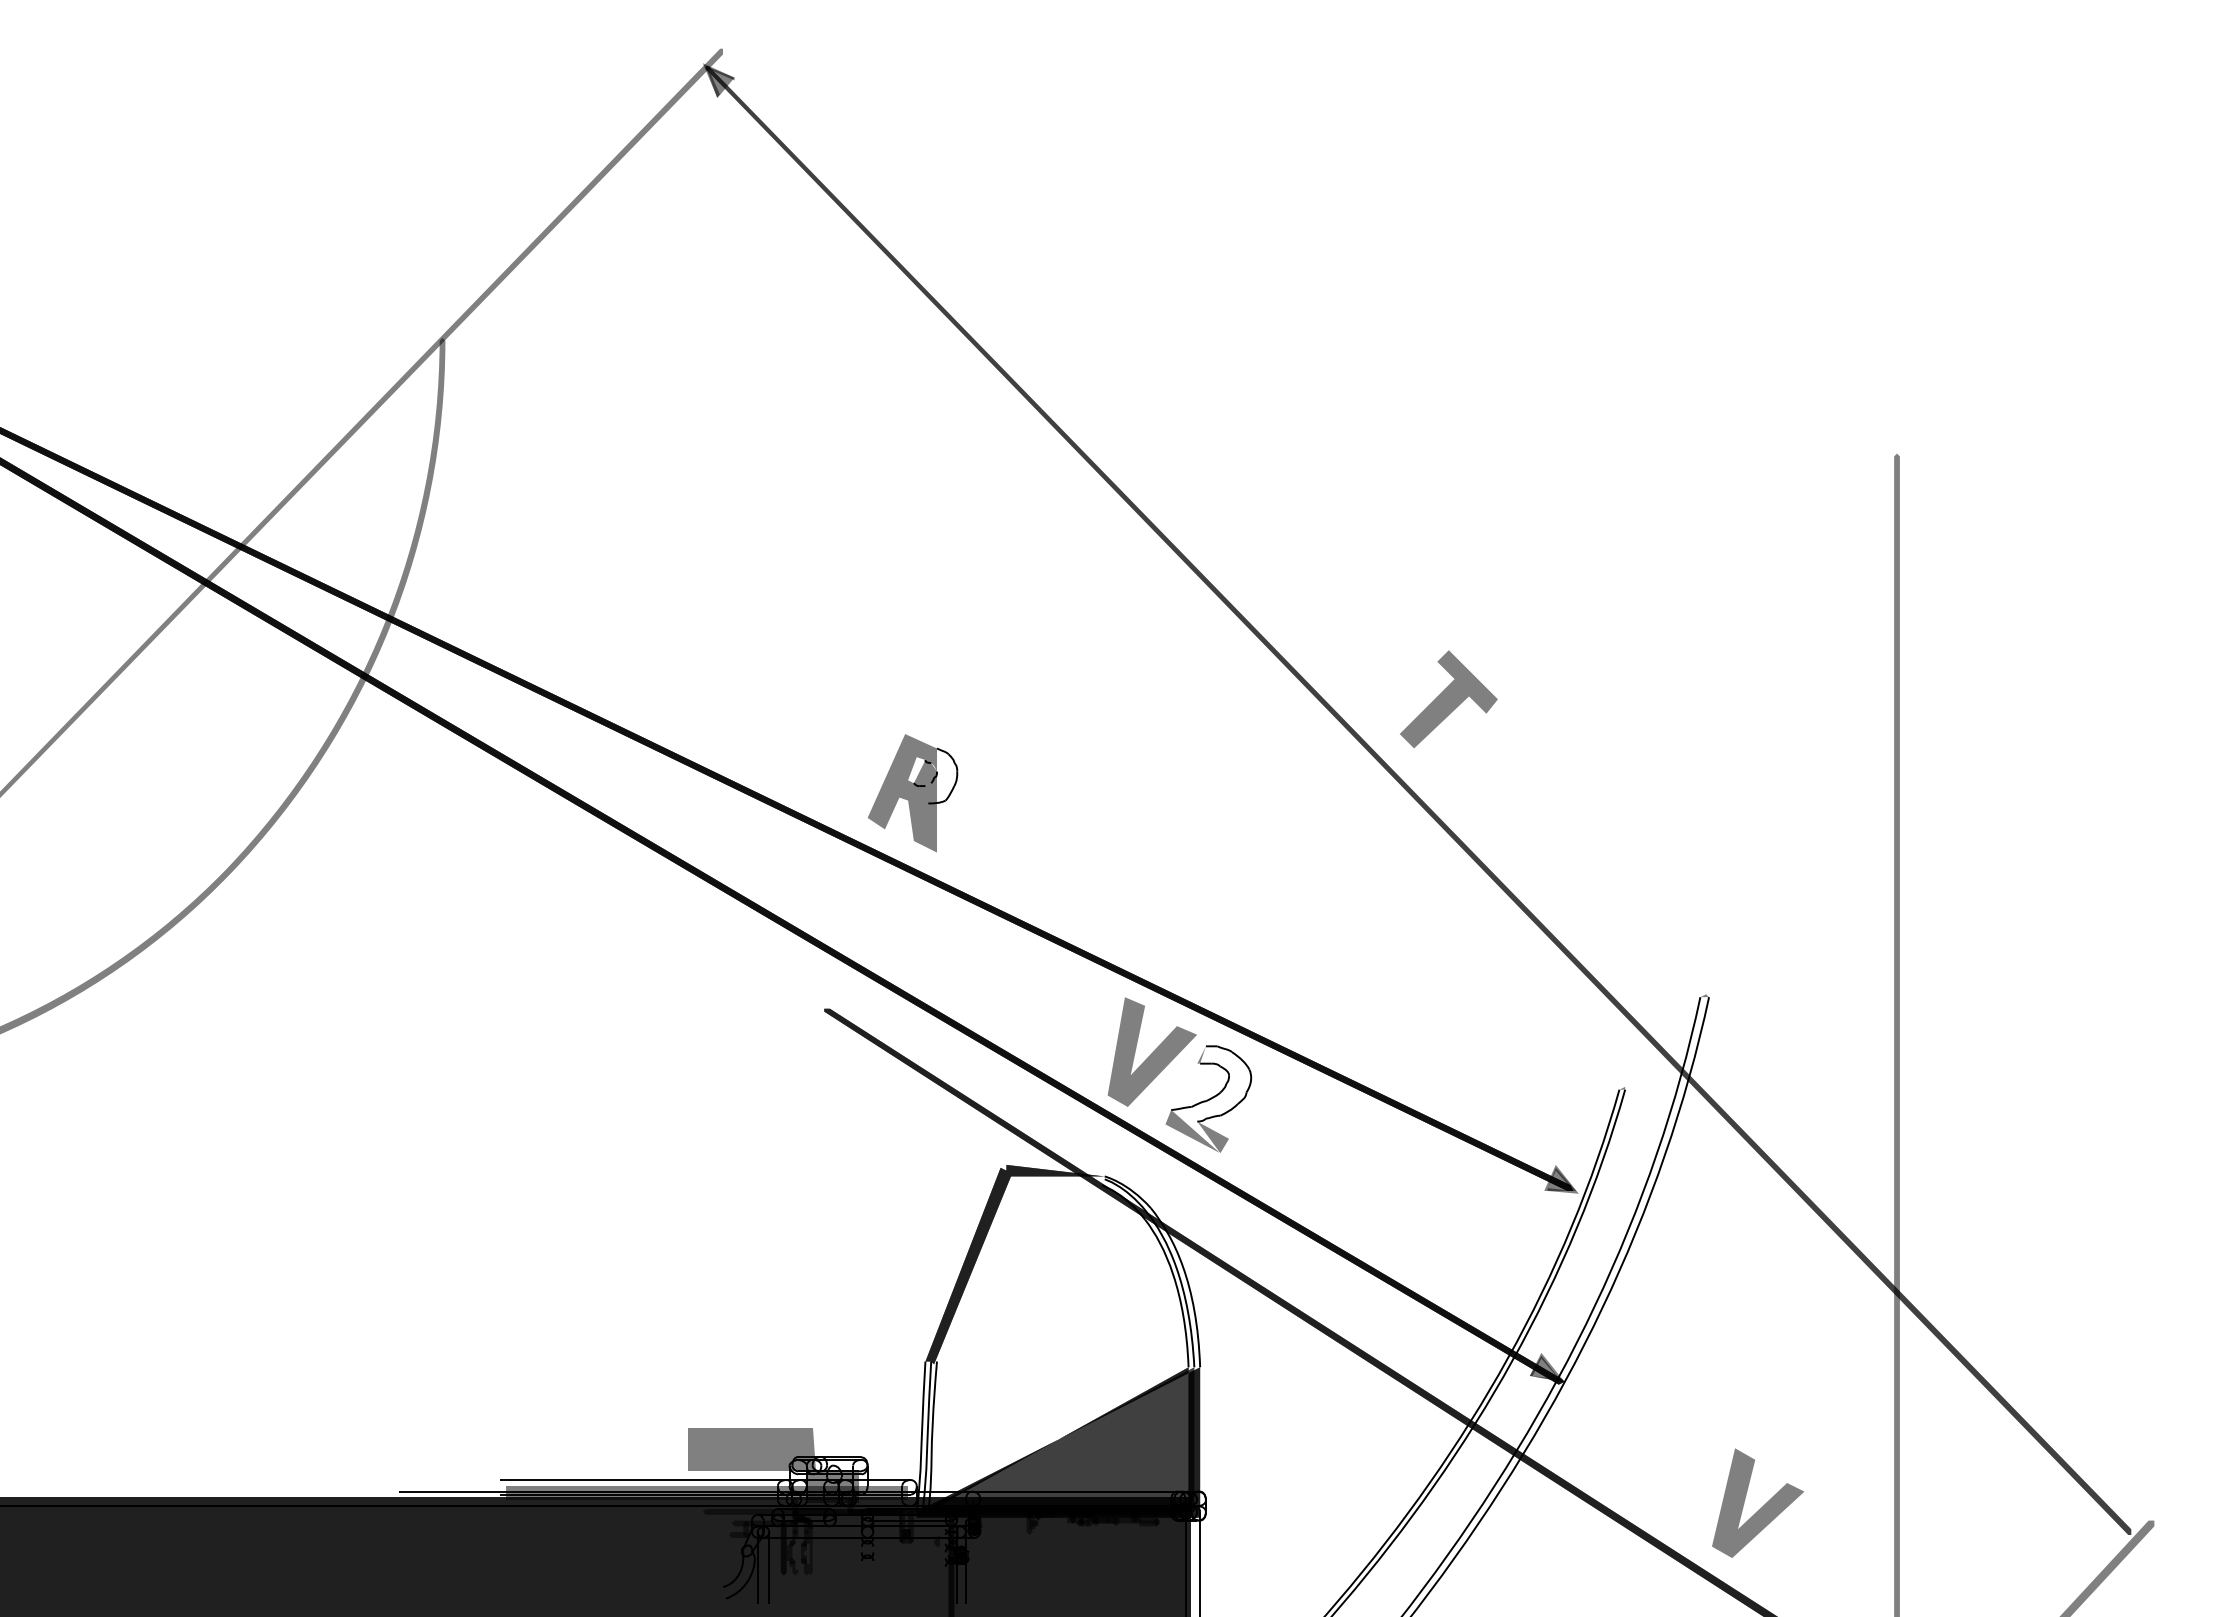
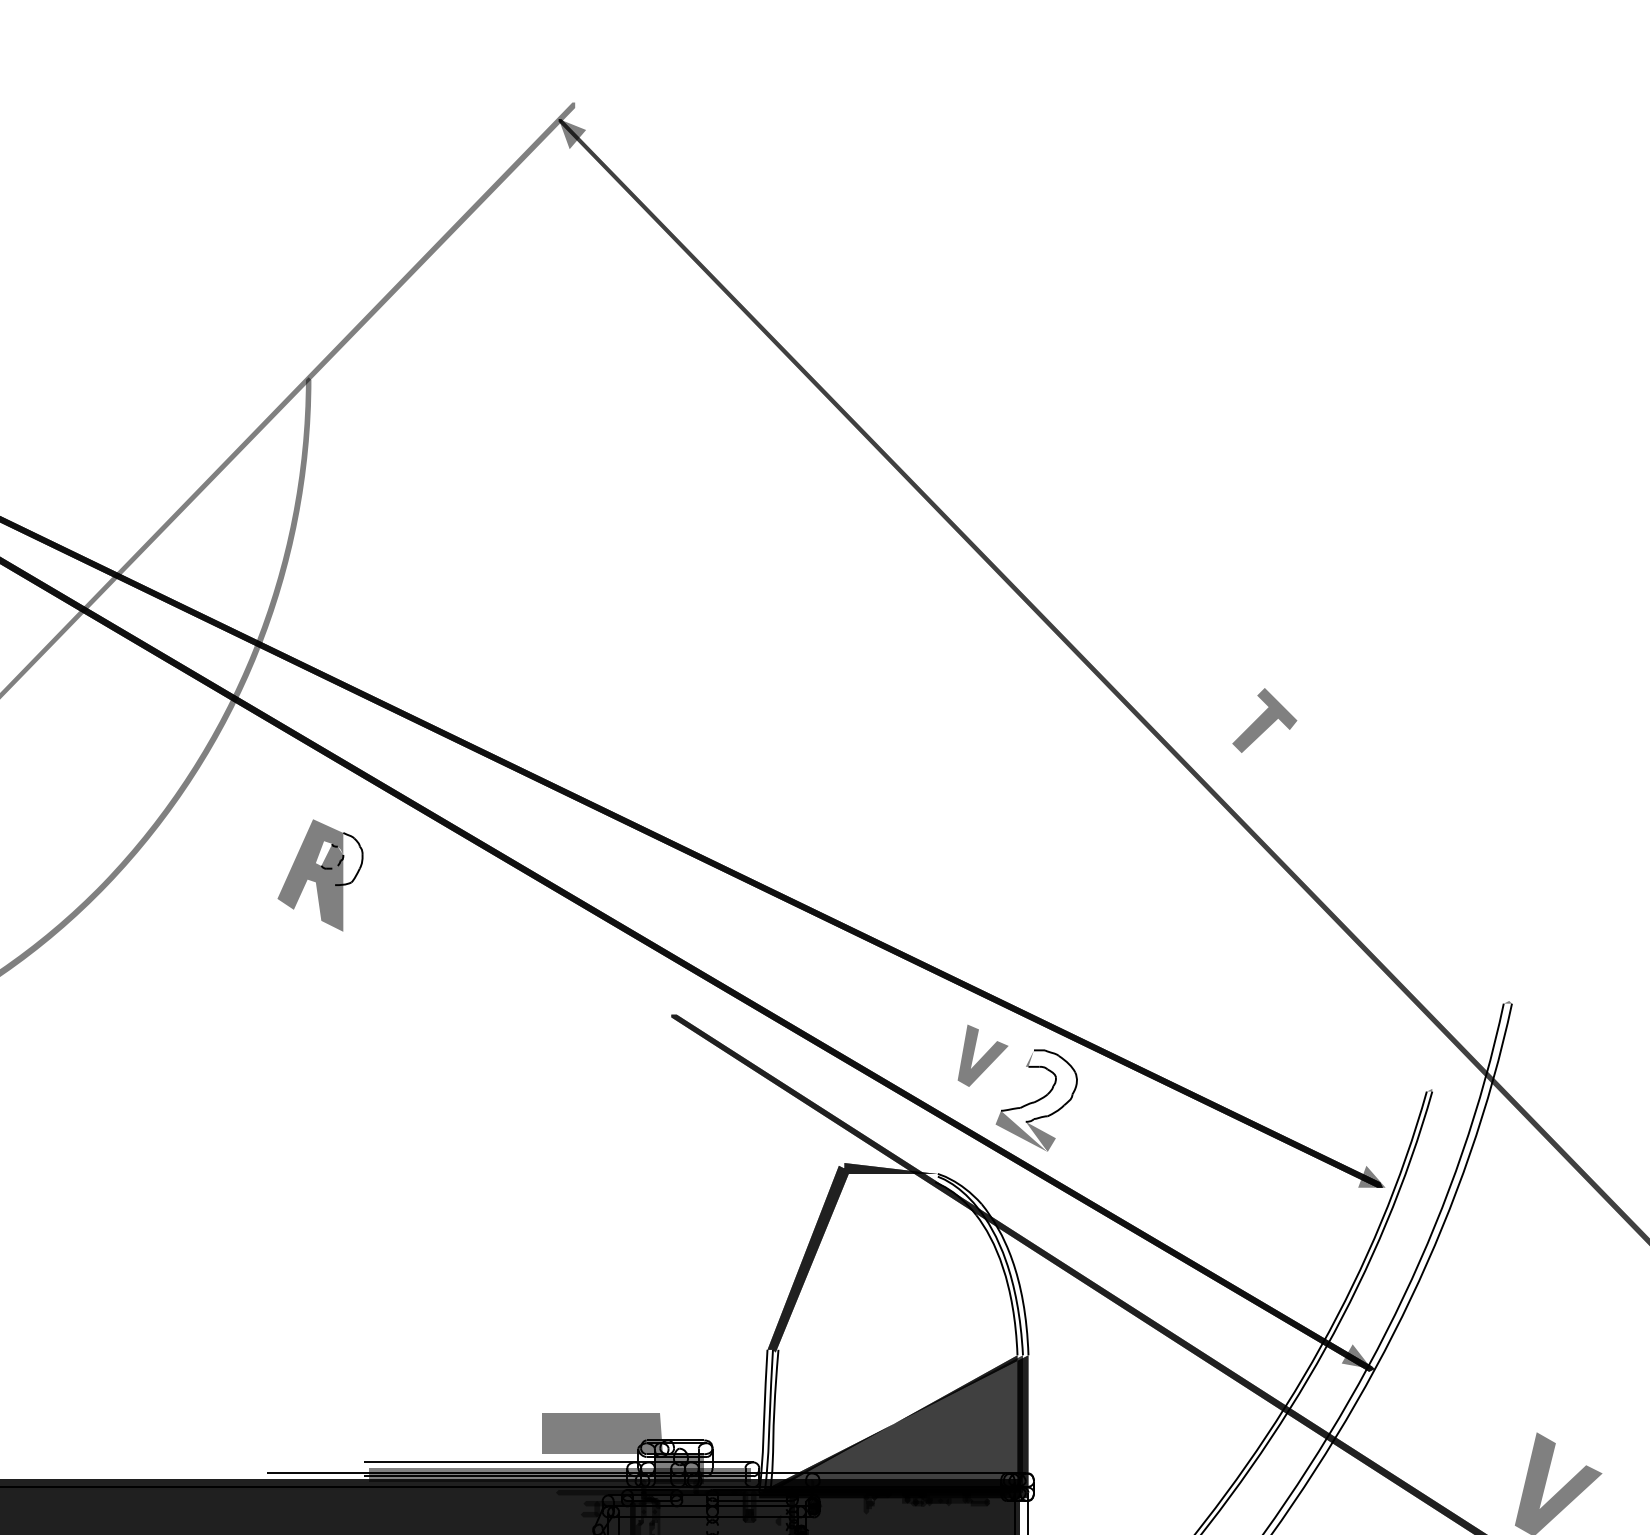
fill: (718, 80) -> (570, 132), removed
part: (1448, 698) -> (1264, 719), size x0.7
part: (913, 793) -> (321, 875), moved
part: (1152, 1051) -> (983, 1055), size x0.6
fill: (1561, 1178) -> (1371, 1175), removed
fill: (1546, 1366) -> (1357, 1354), removed

